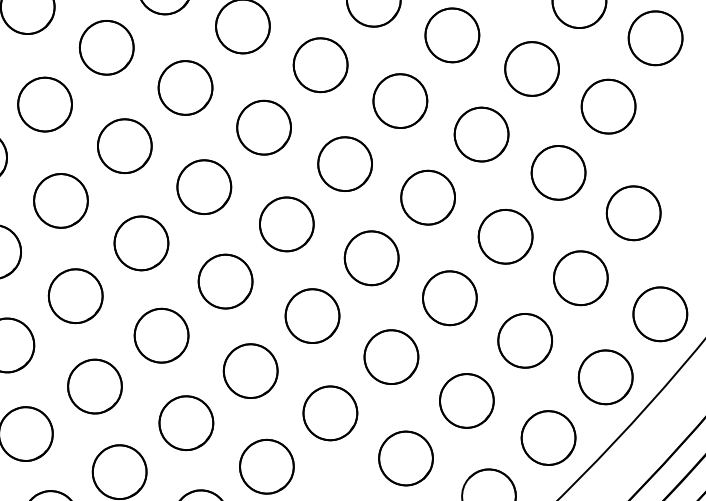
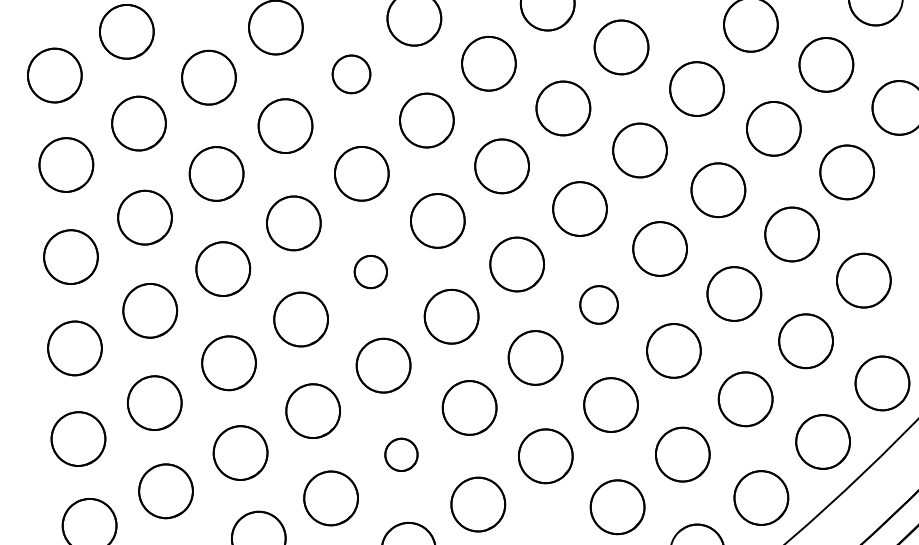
part: (106, 47) -> (351, 74), size x0.7
circle: (141, 242) -> (370, 271), size x0.6
circle: (371, 257) -> (598, 304), size x0.7
part: (186, 422) -> (401, 454), size x0.6

